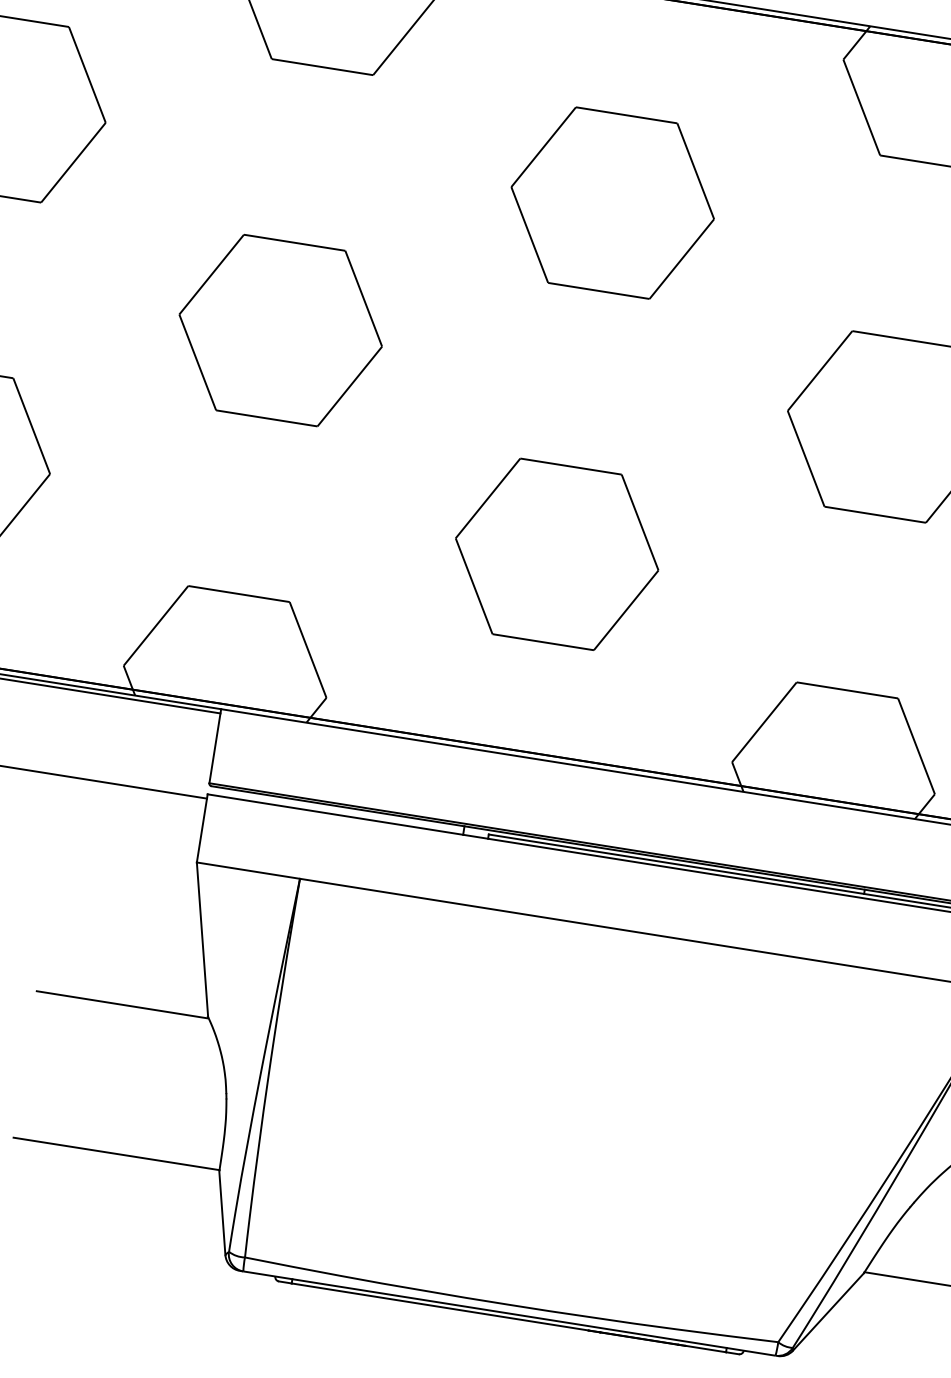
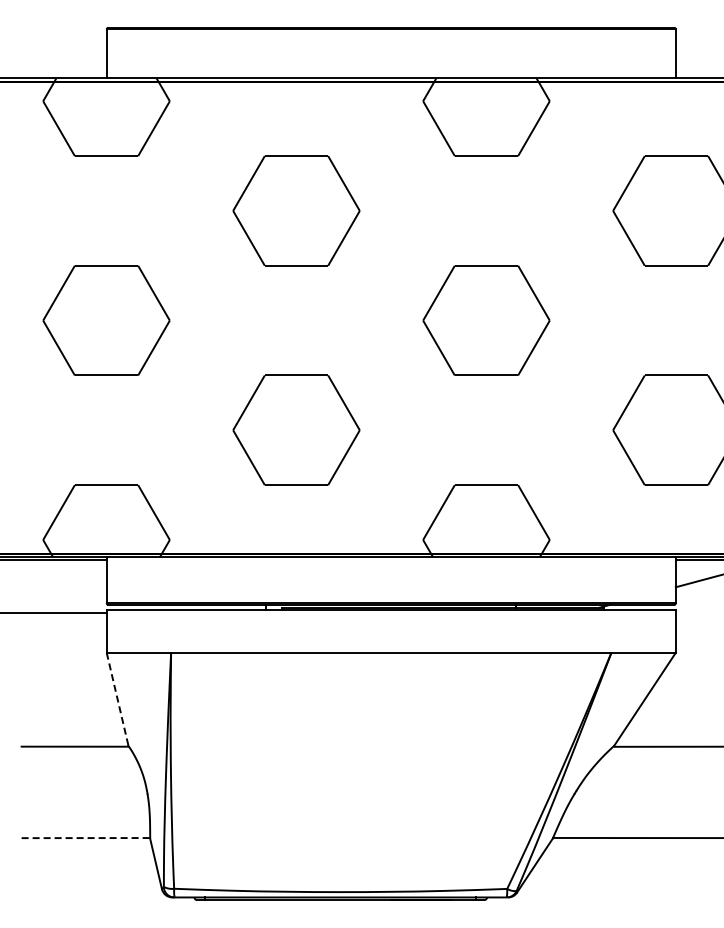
line: (202, 940) -> (117, 699), solid -> dashed
line: (117, 1154) -> (86, 838), solid -> dashed

